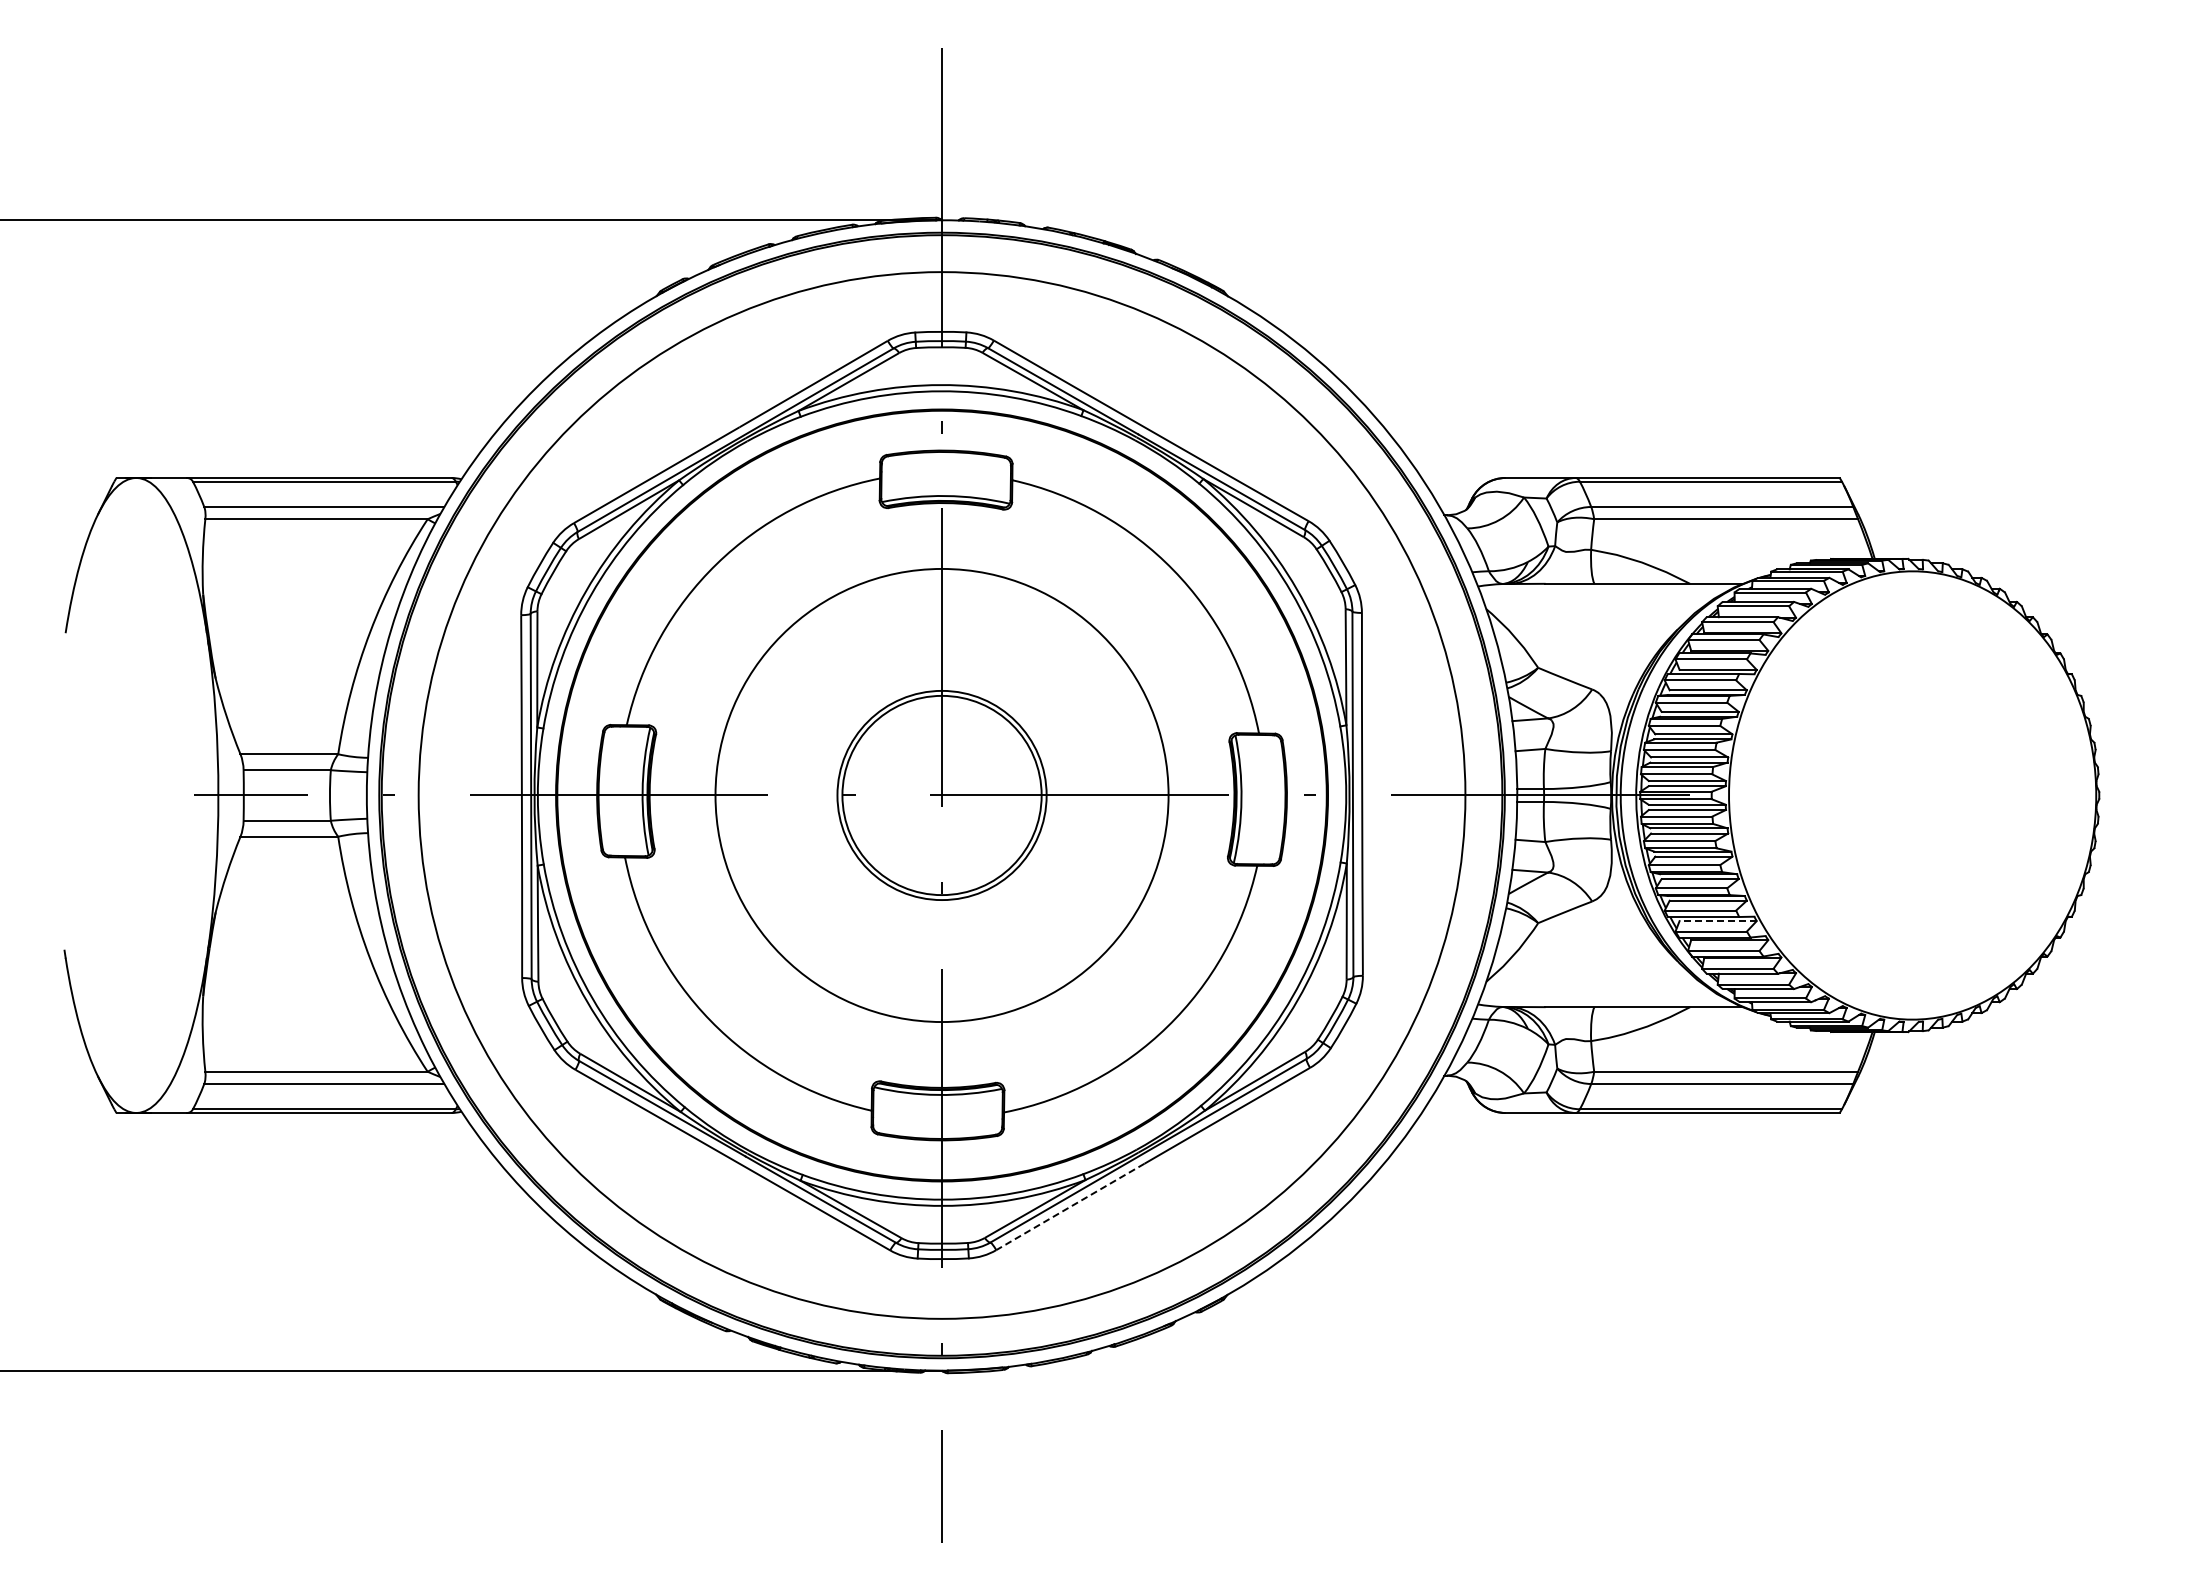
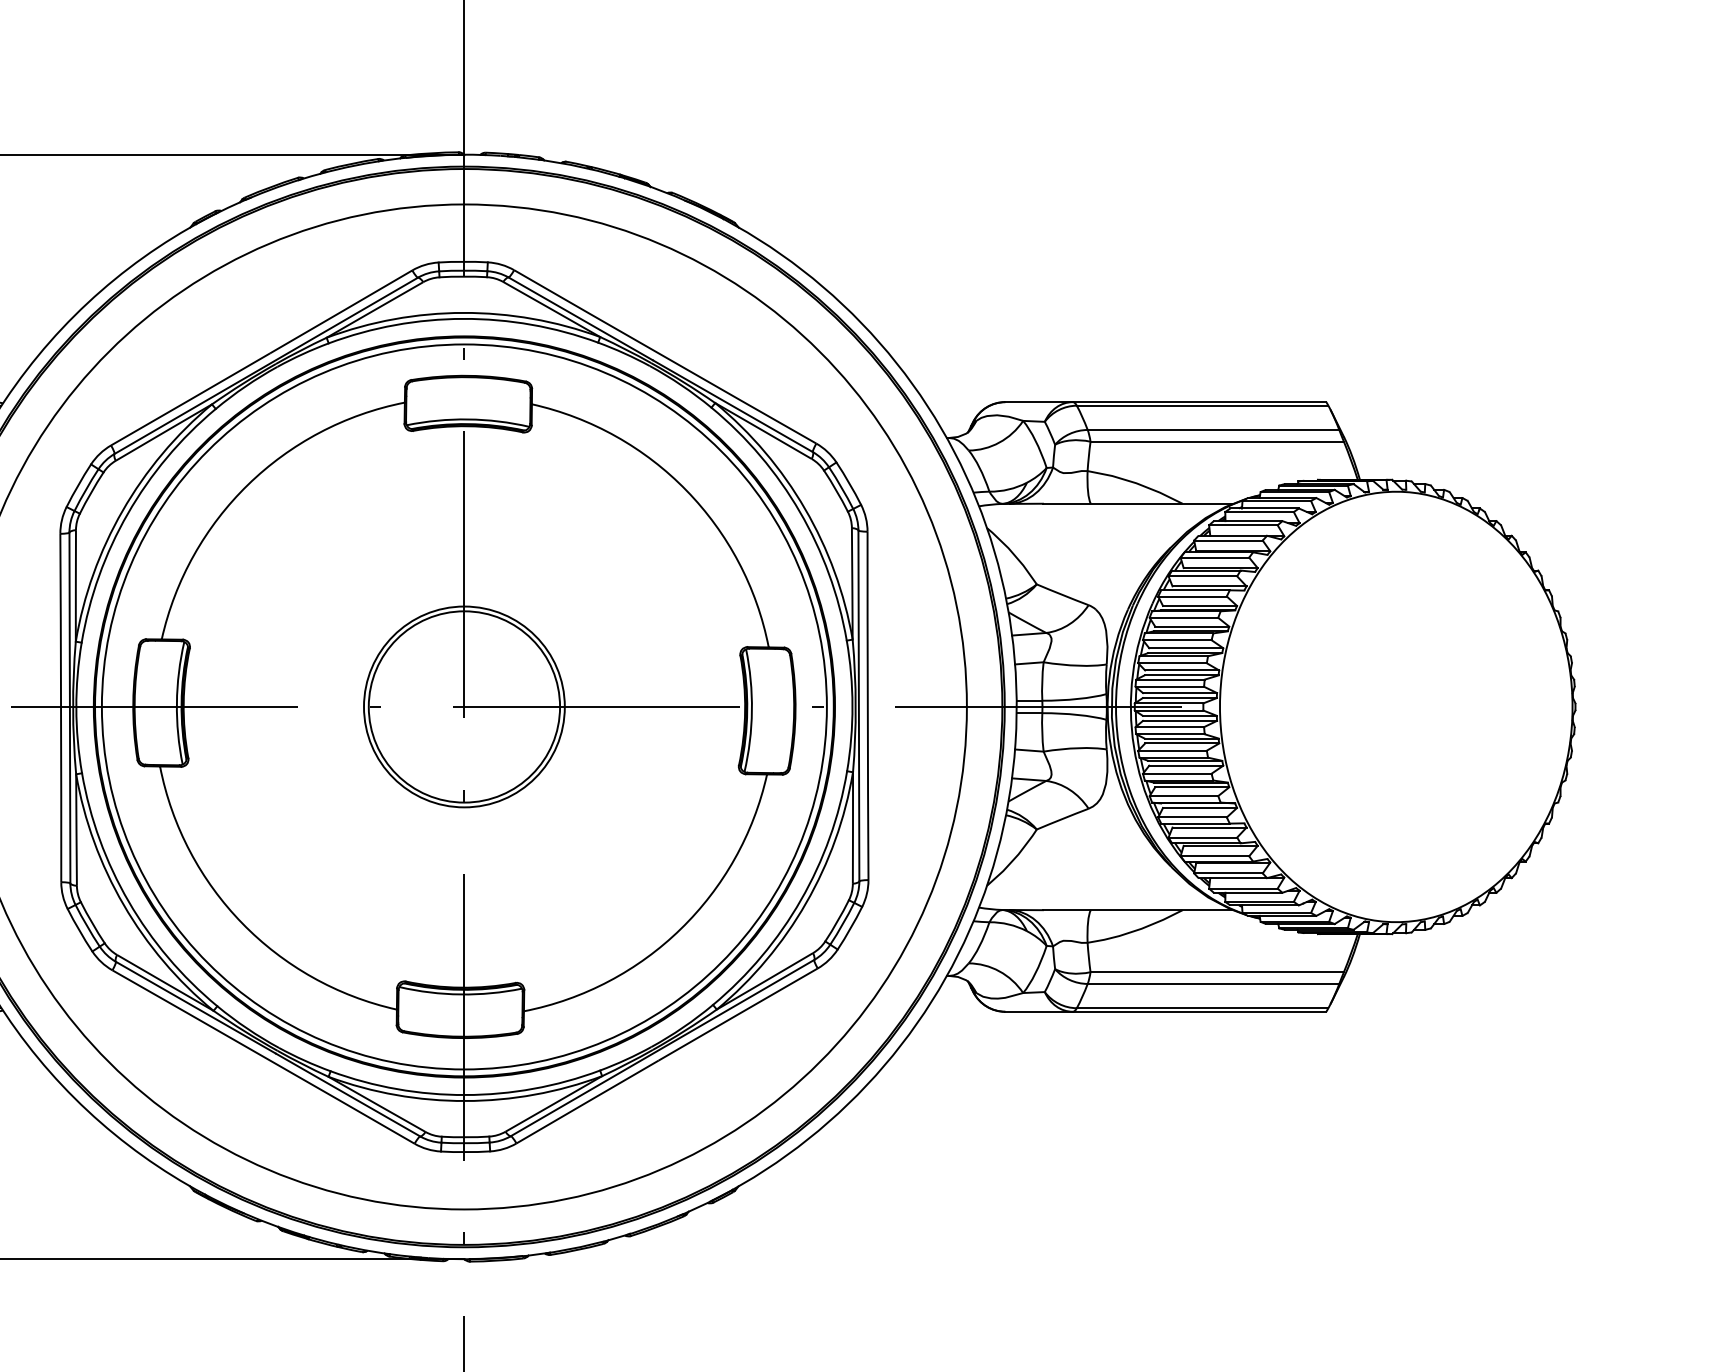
circle: (941, 795) -> (463, 706), size x1.67
line: (1718, 921) -> (1209, 827), dashed -> solid
arc: (1070, 1206) -> (587, 1101), dashed -> solid

